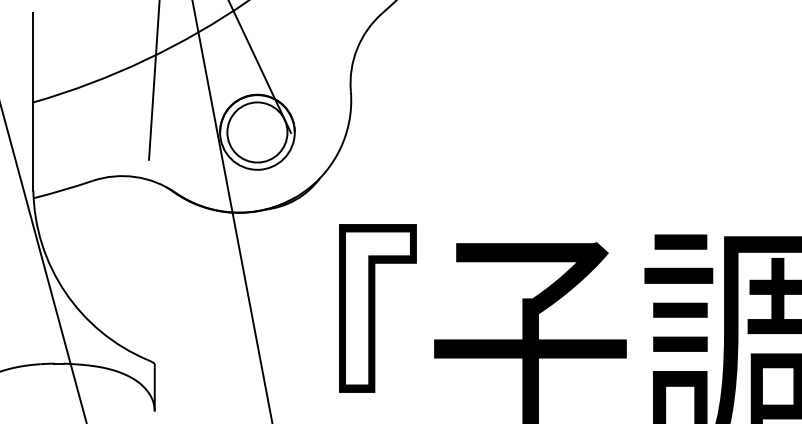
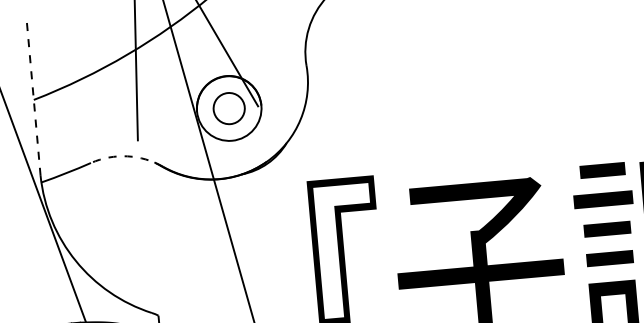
line: (33, 101) -> (33, 99), solid -> dashed
circle: (257, 132) -> (229, 108), size x0.6
arc: (135, 177) -> (127, 156), solid -> dashed

